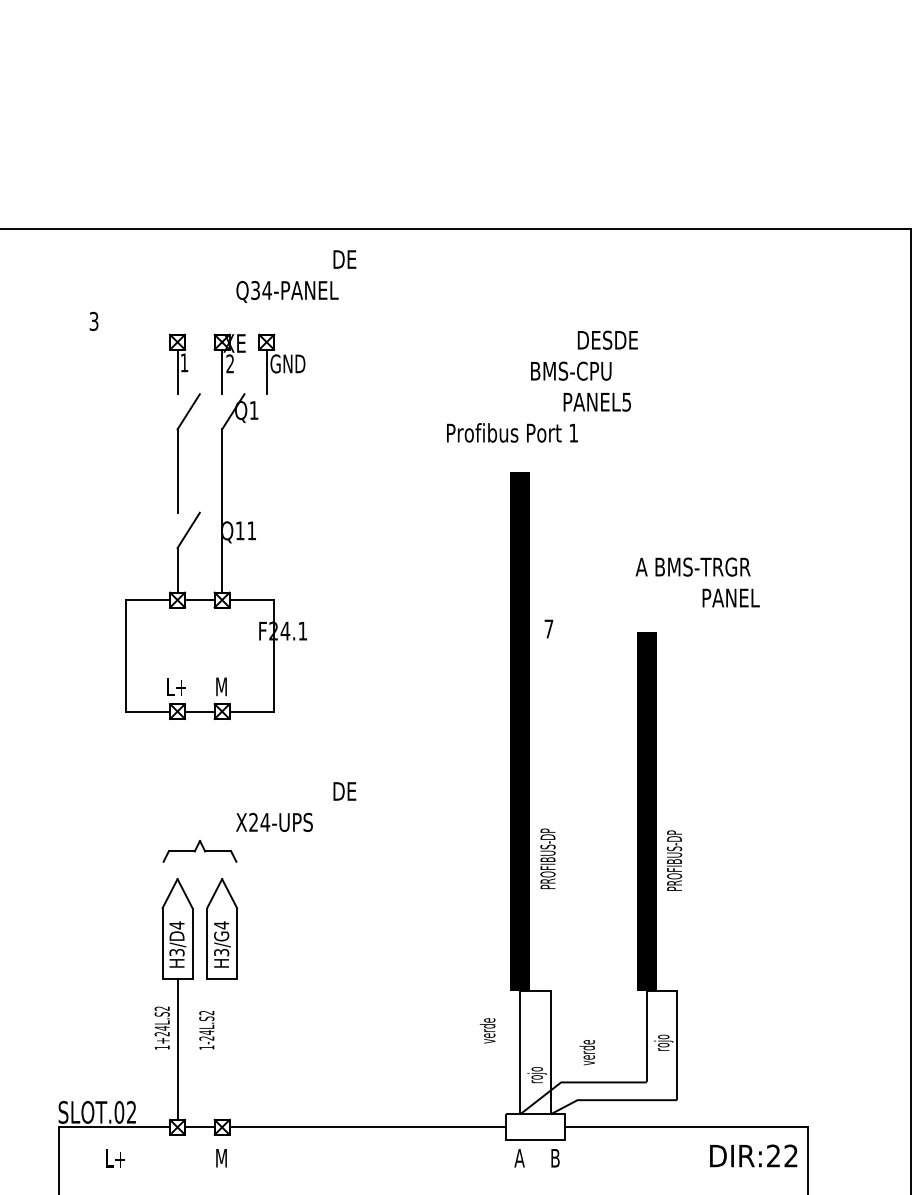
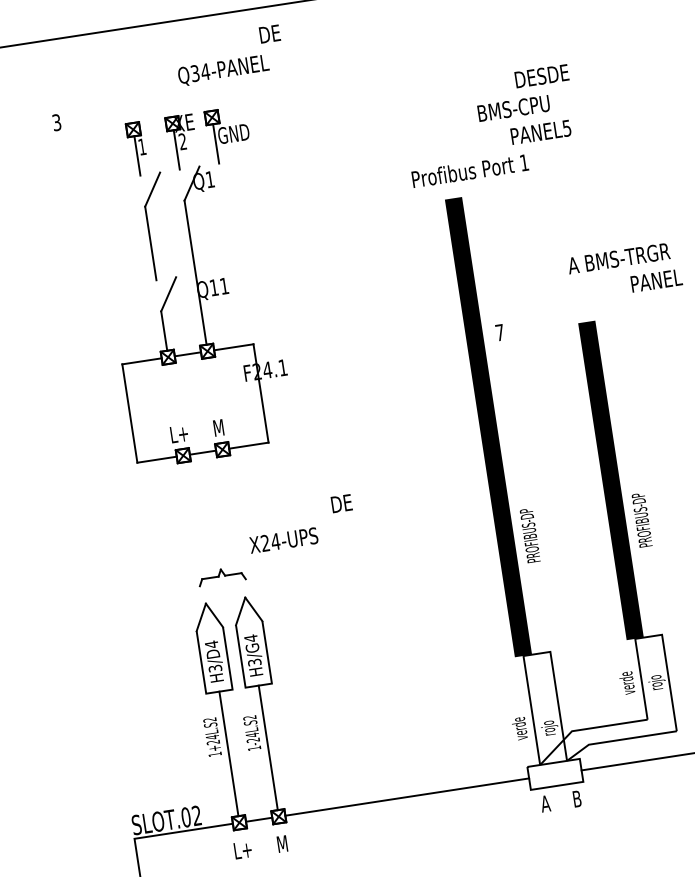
text: (542, 386) -> (490, 125), moved
part: (199, 851) -> (221, 576), size x0.71
text: (487, 1030) -> (519, 728), moved
line: (222, 1048) -> (268, 747), added
text: (587, 1052) -> (627, 683), moved
text: (115, 1158) -> (242, 850), moved

